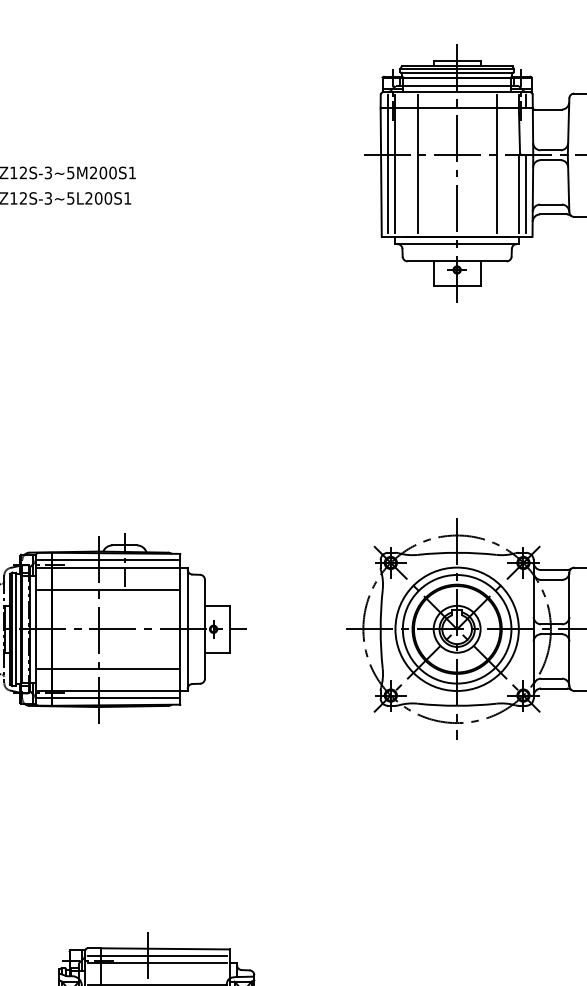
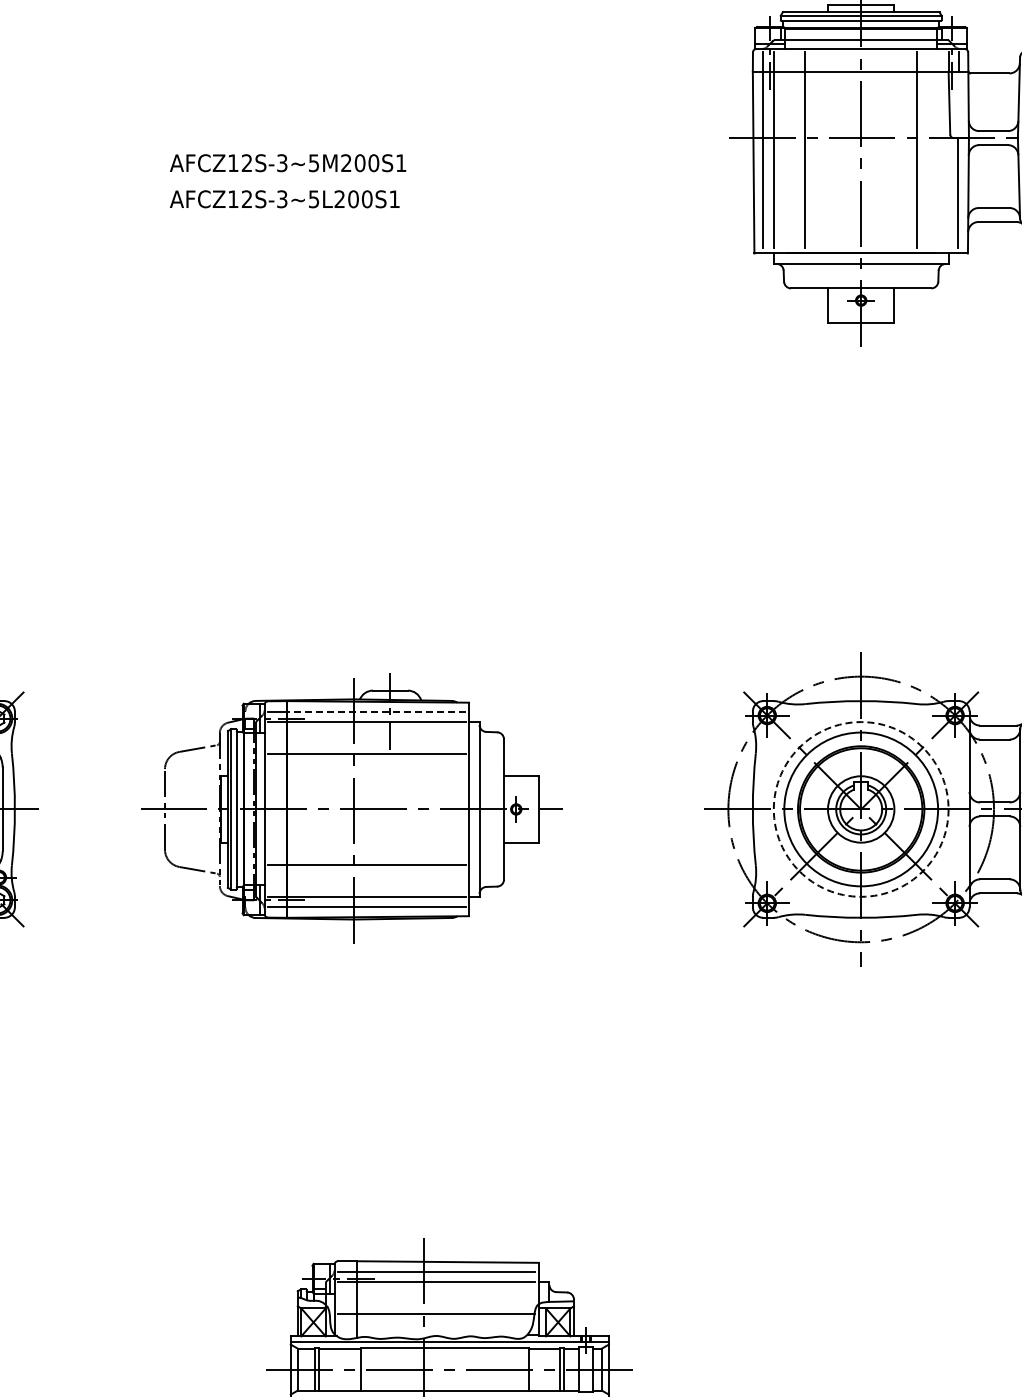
line: (518, 194) -> (948, 193), removed
line: (114, 560) -> (375, 711), solid -> dashed
circle: (456, 629) -> (860, 809), solid -> dashed

